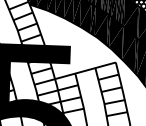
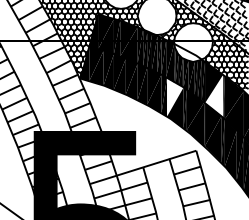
fill: (101, 20) -> (175, 96), removed
fill: (131, 22) -> (214, 96), removed

